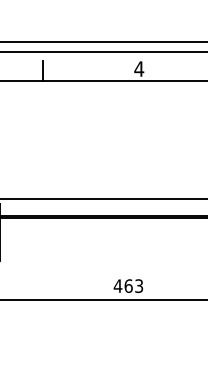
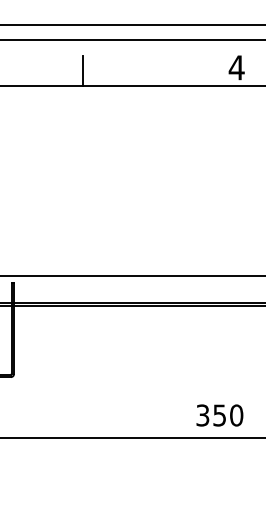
text: (128, 286) -> (219, 416), 463 -> 350

